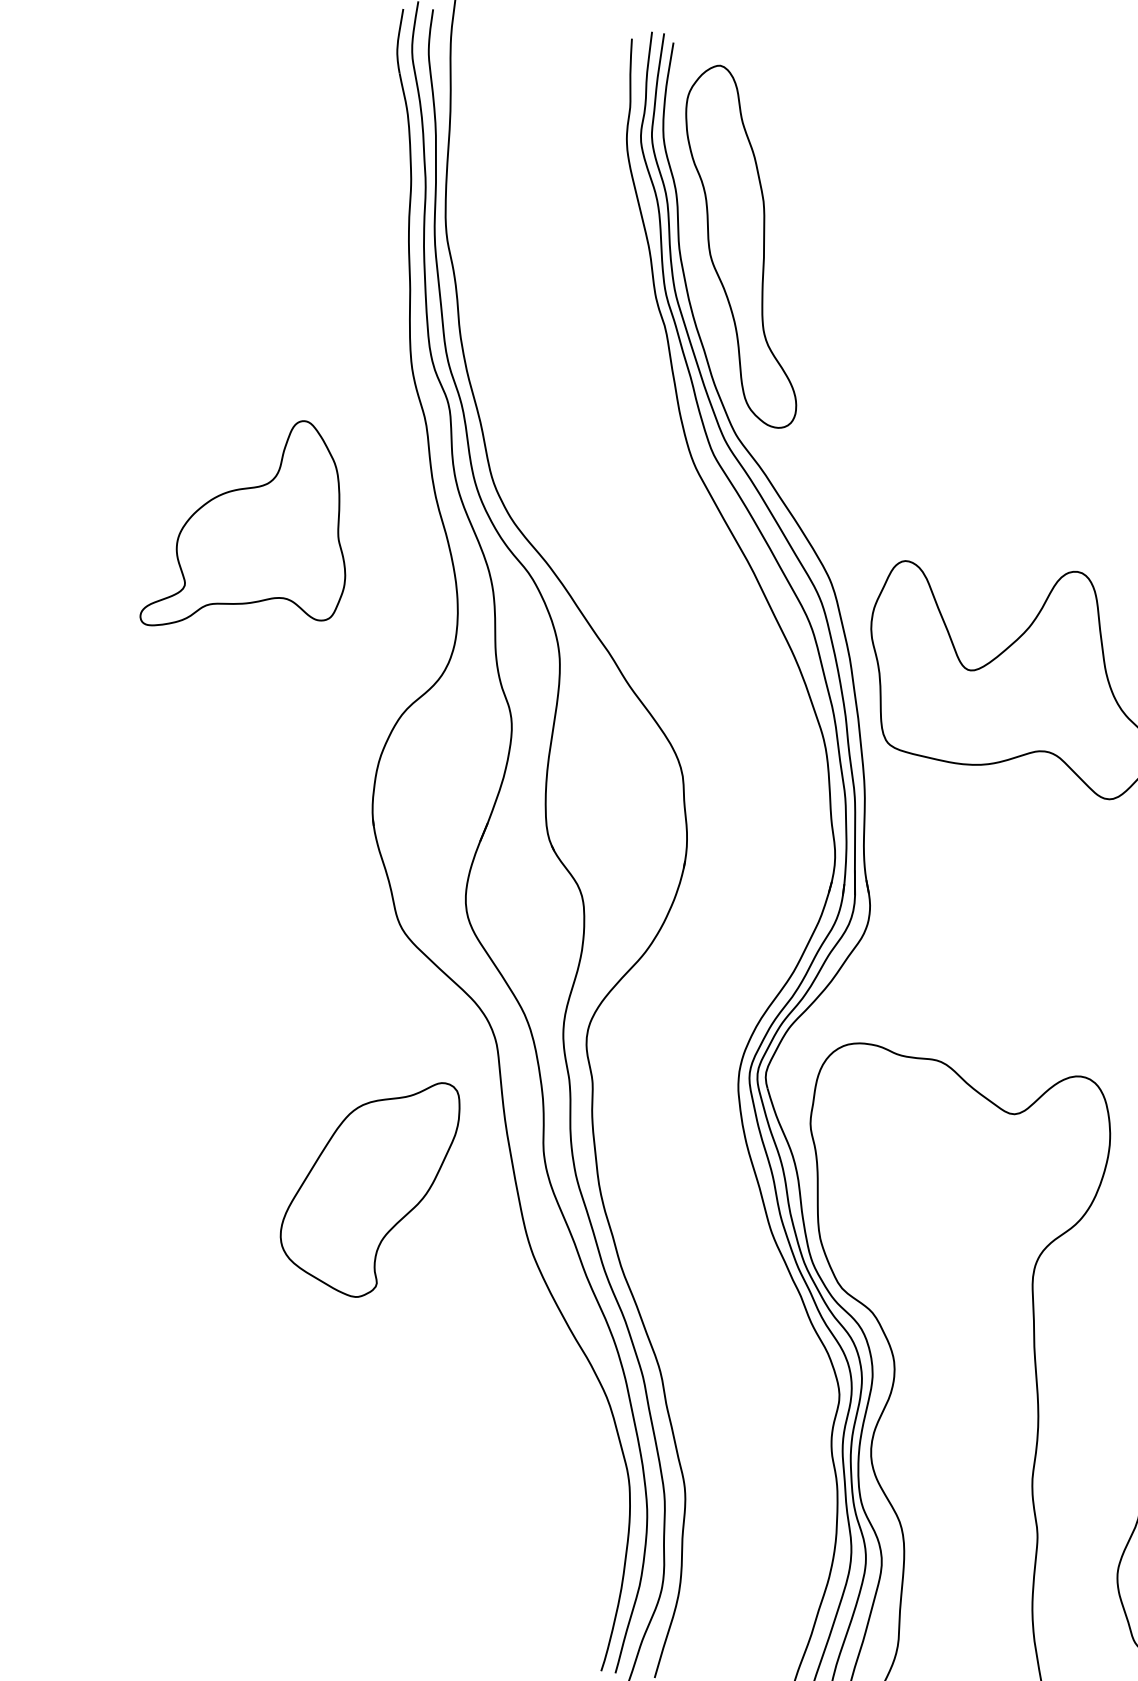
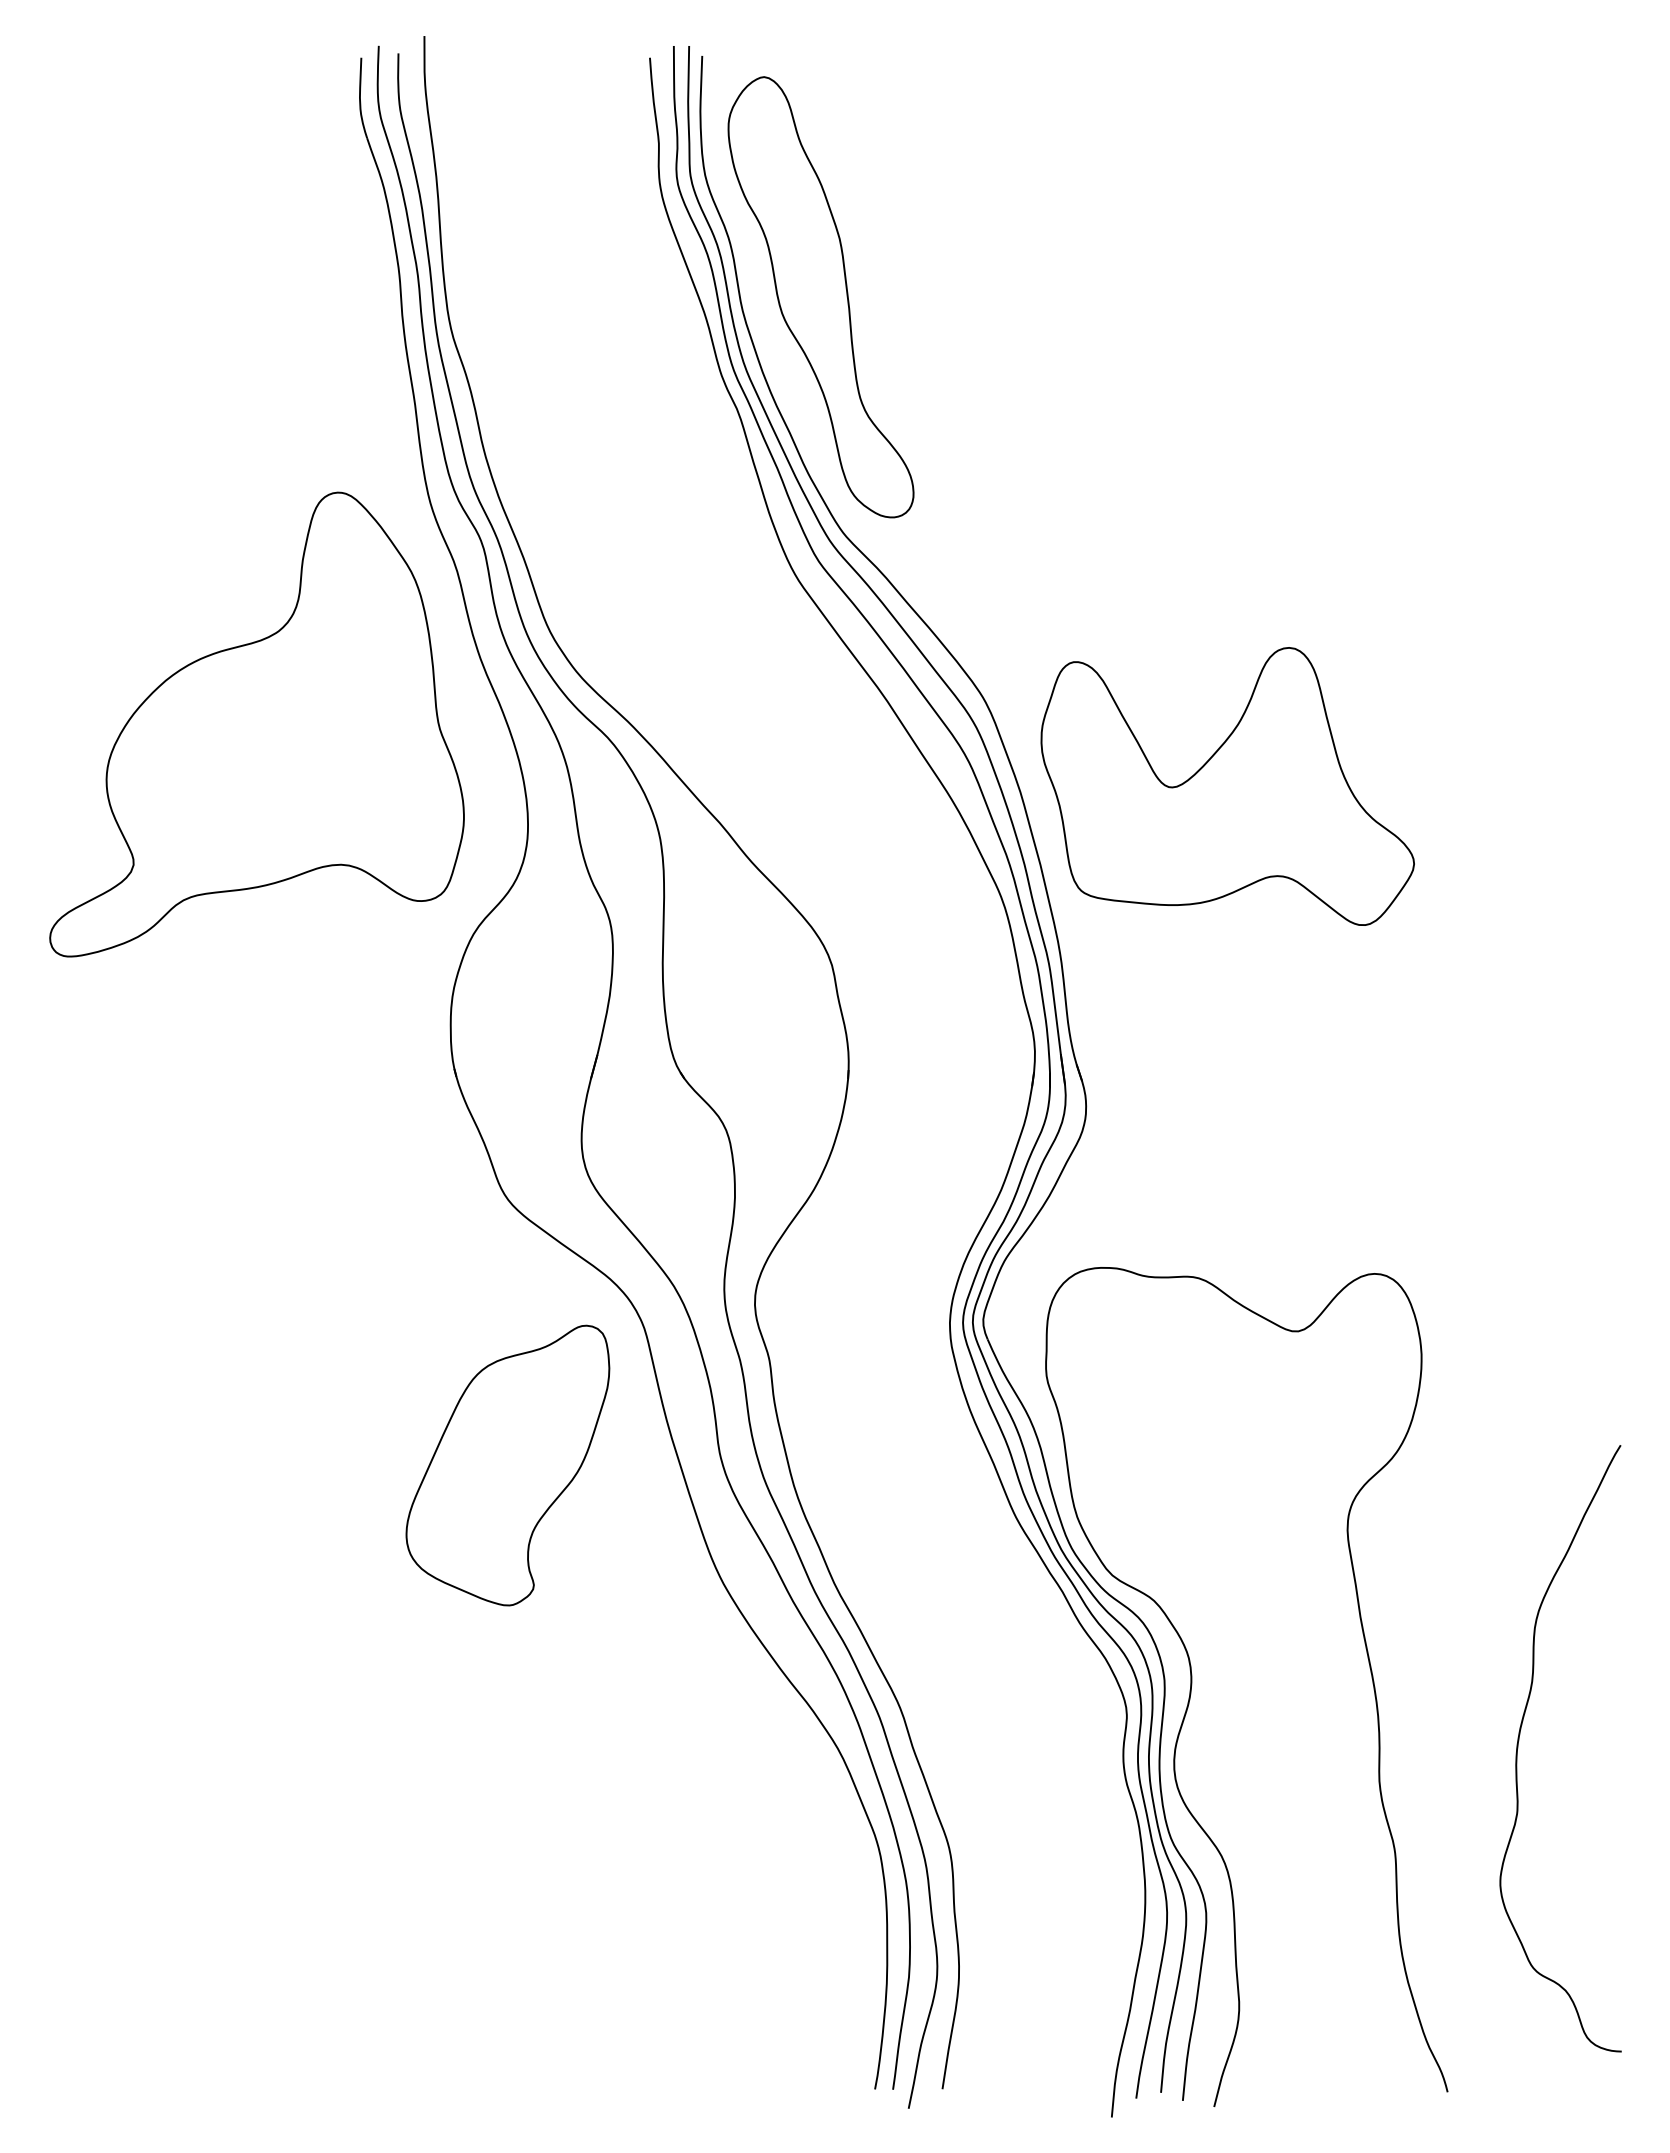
part: (251, 526) -> (256, 724), size x1.67
part: (368, 1185) -> (507, 1465), moved

